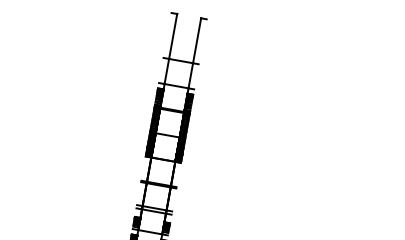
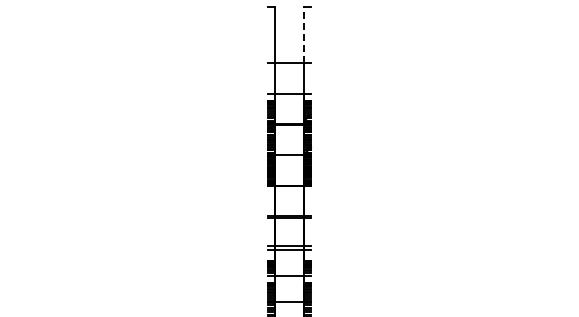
line: (197, 40) -> (304, 34), solid -> dashed

